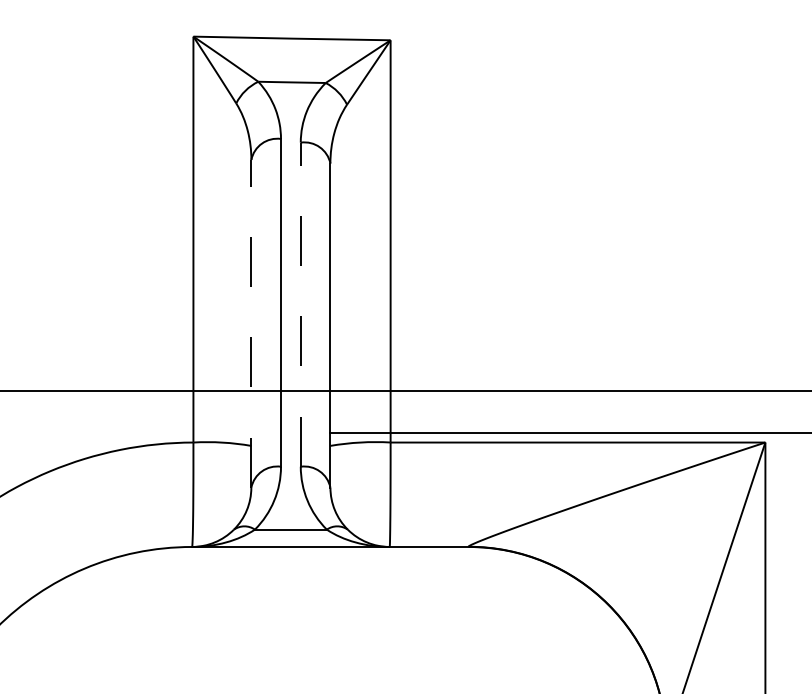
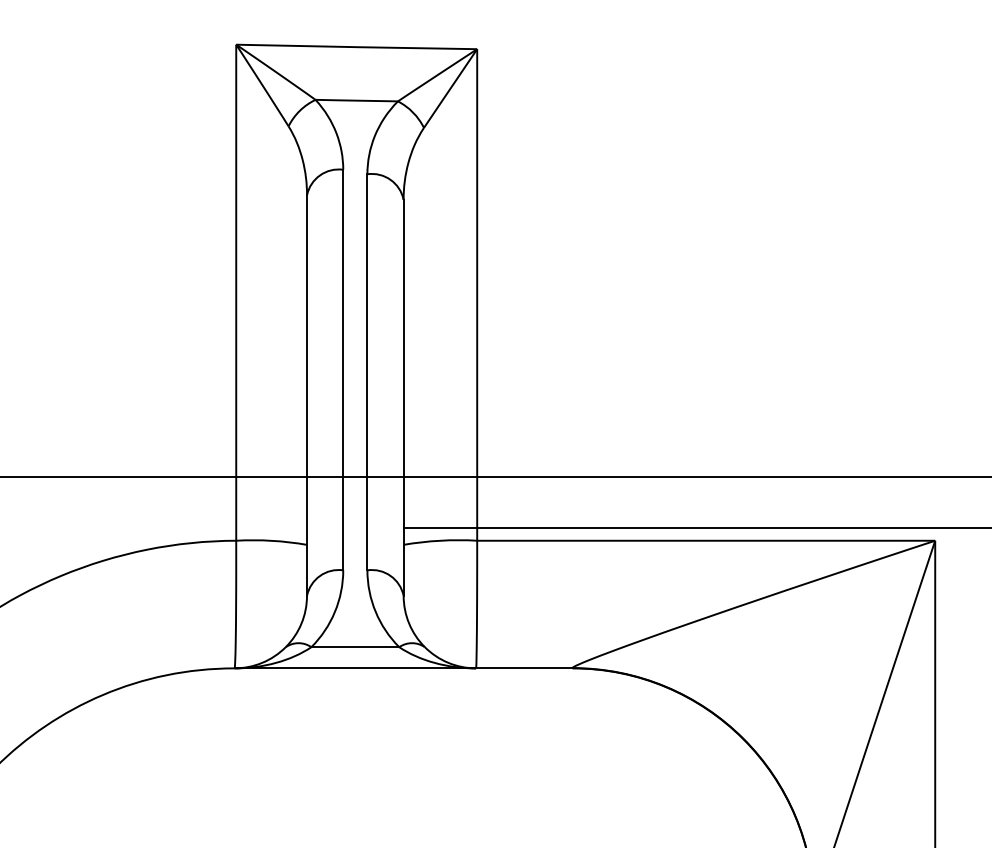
line: (300, 304) -> (367, 371), dashed -> solid
line: (251, 323) -> (307, 395), dashed -> solid

